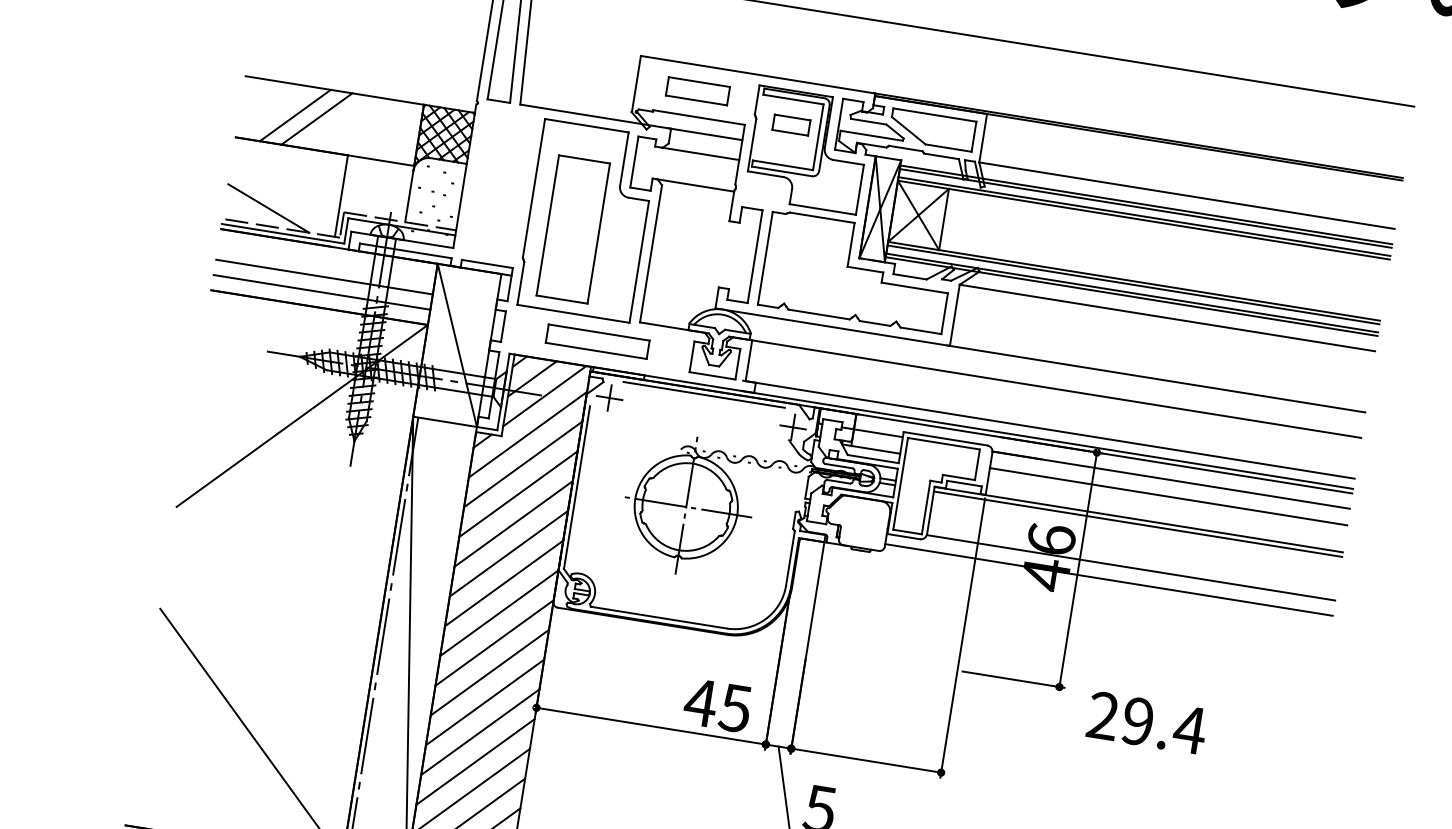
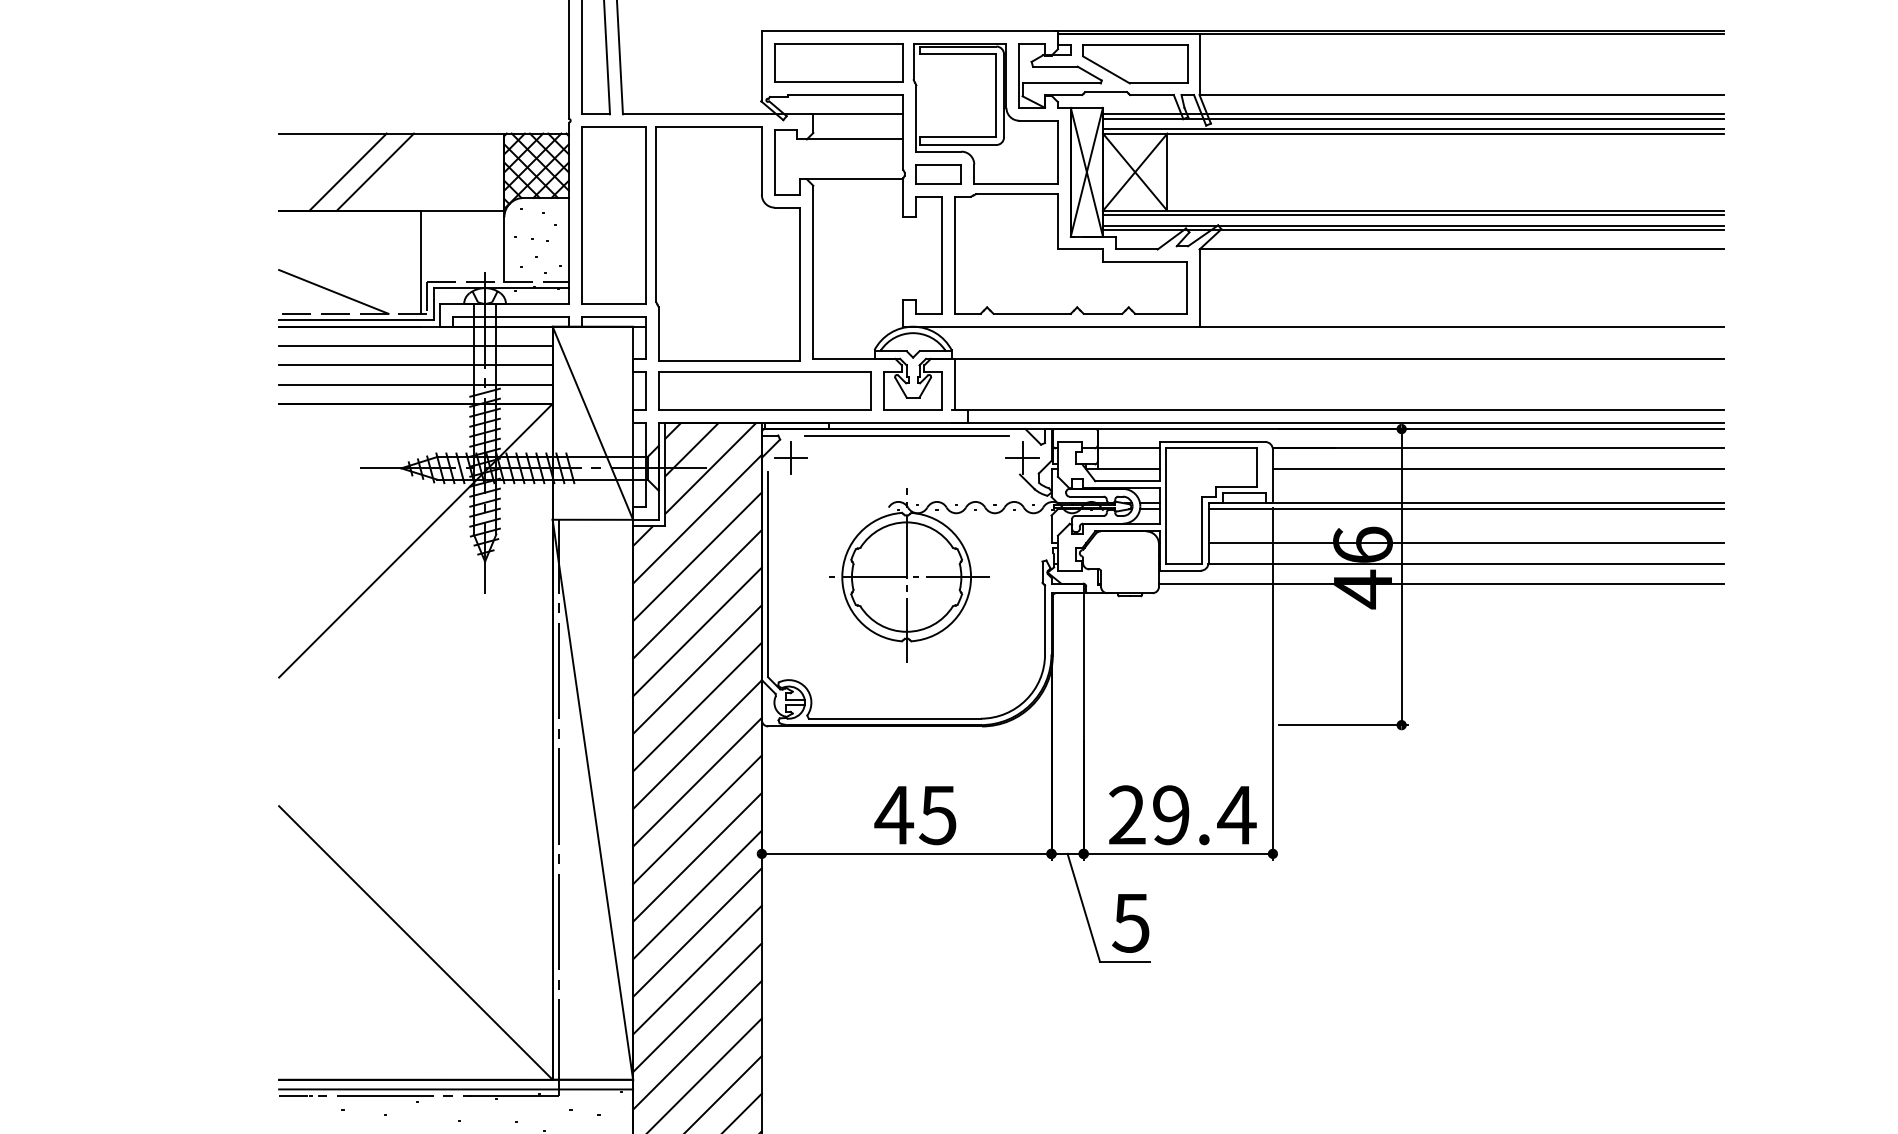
part: (697, 90) -> (838, 62), size x1.67
part: (791, 125) -> (938, 174), moved
part: (573, 229) -> (613, 215), moved
line: (326, 262) -> (415, 346), added
part: (597, 341) -> (764, 390), size x1.67
line: (1133, 551) -> (1466, 543), added
text: (717, 705) -> (915, 815), moved
text: (1146, 723) -> (1182, 815), moved

